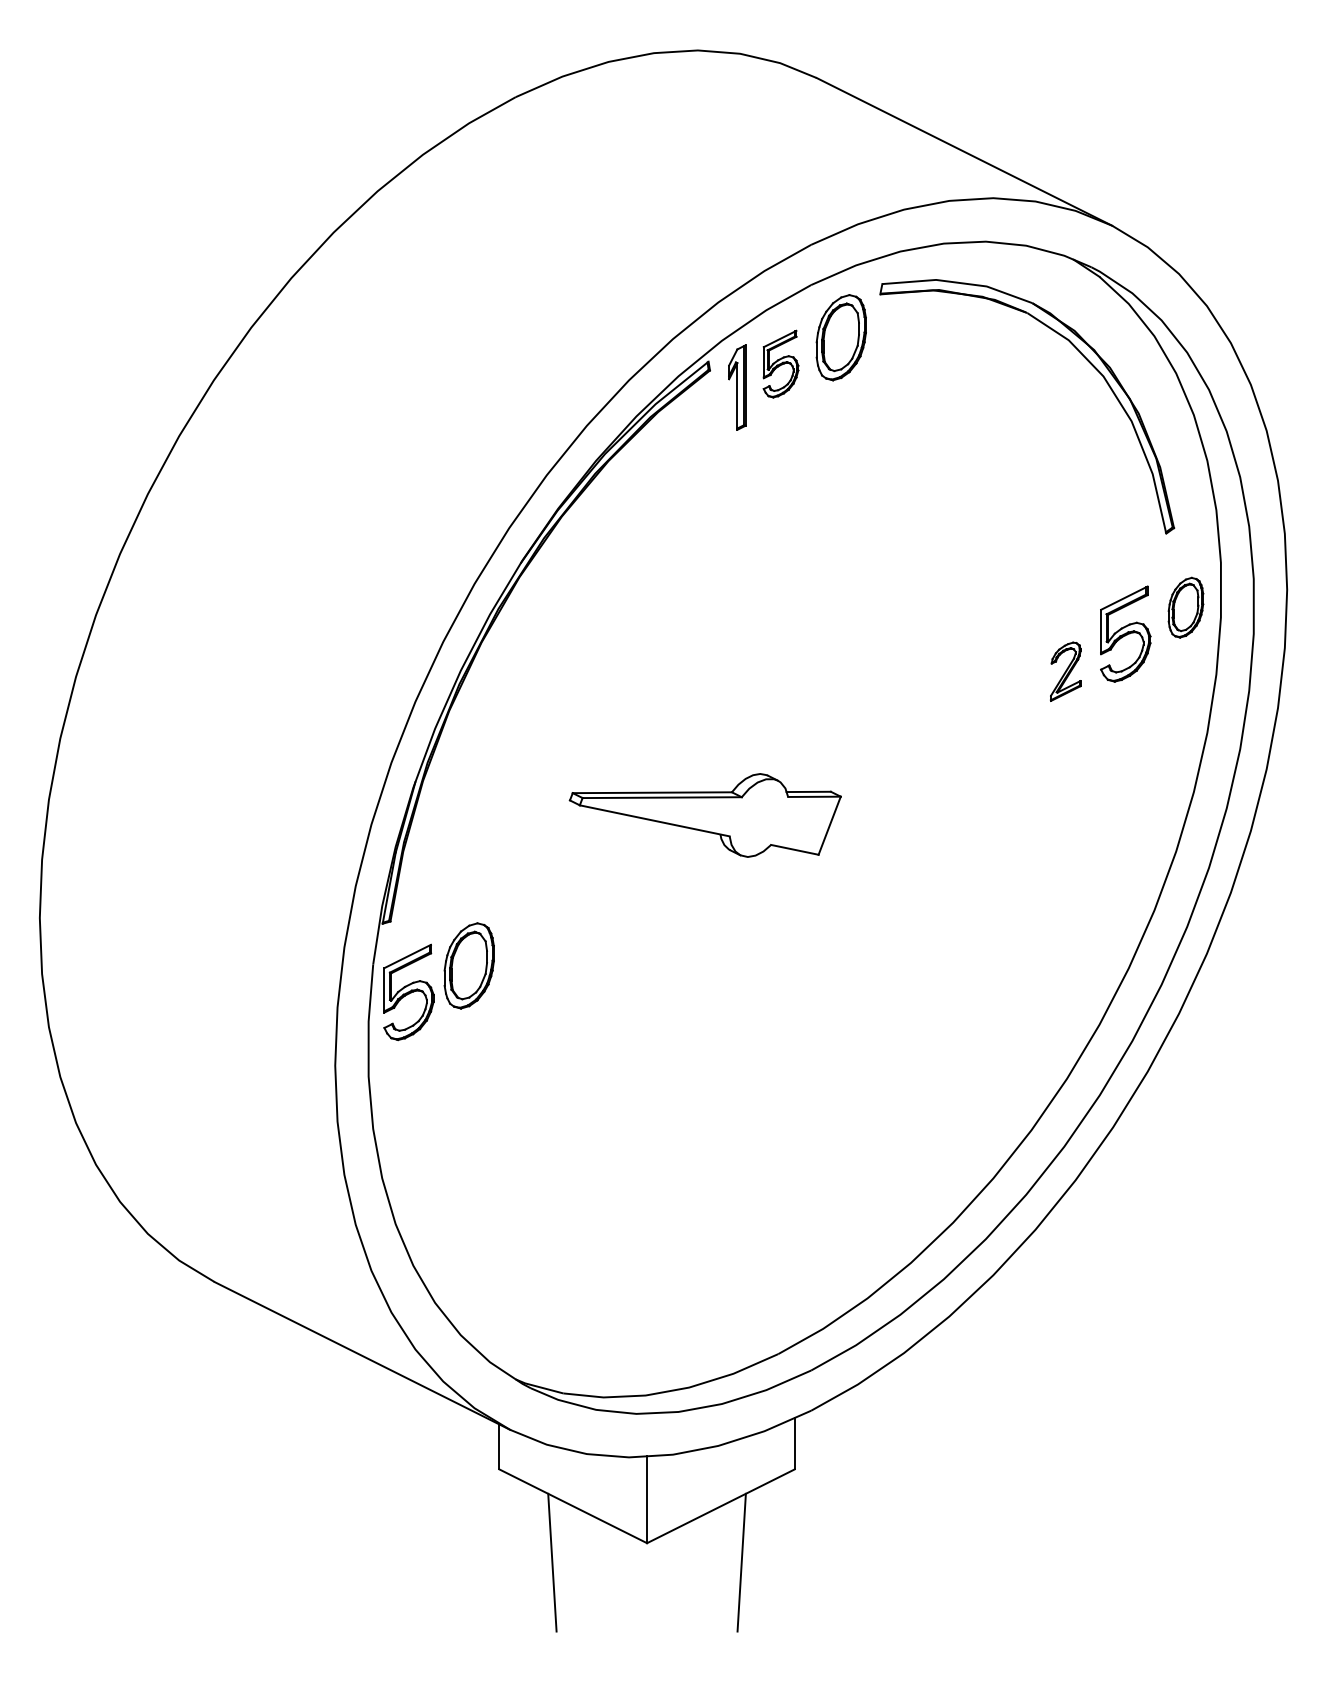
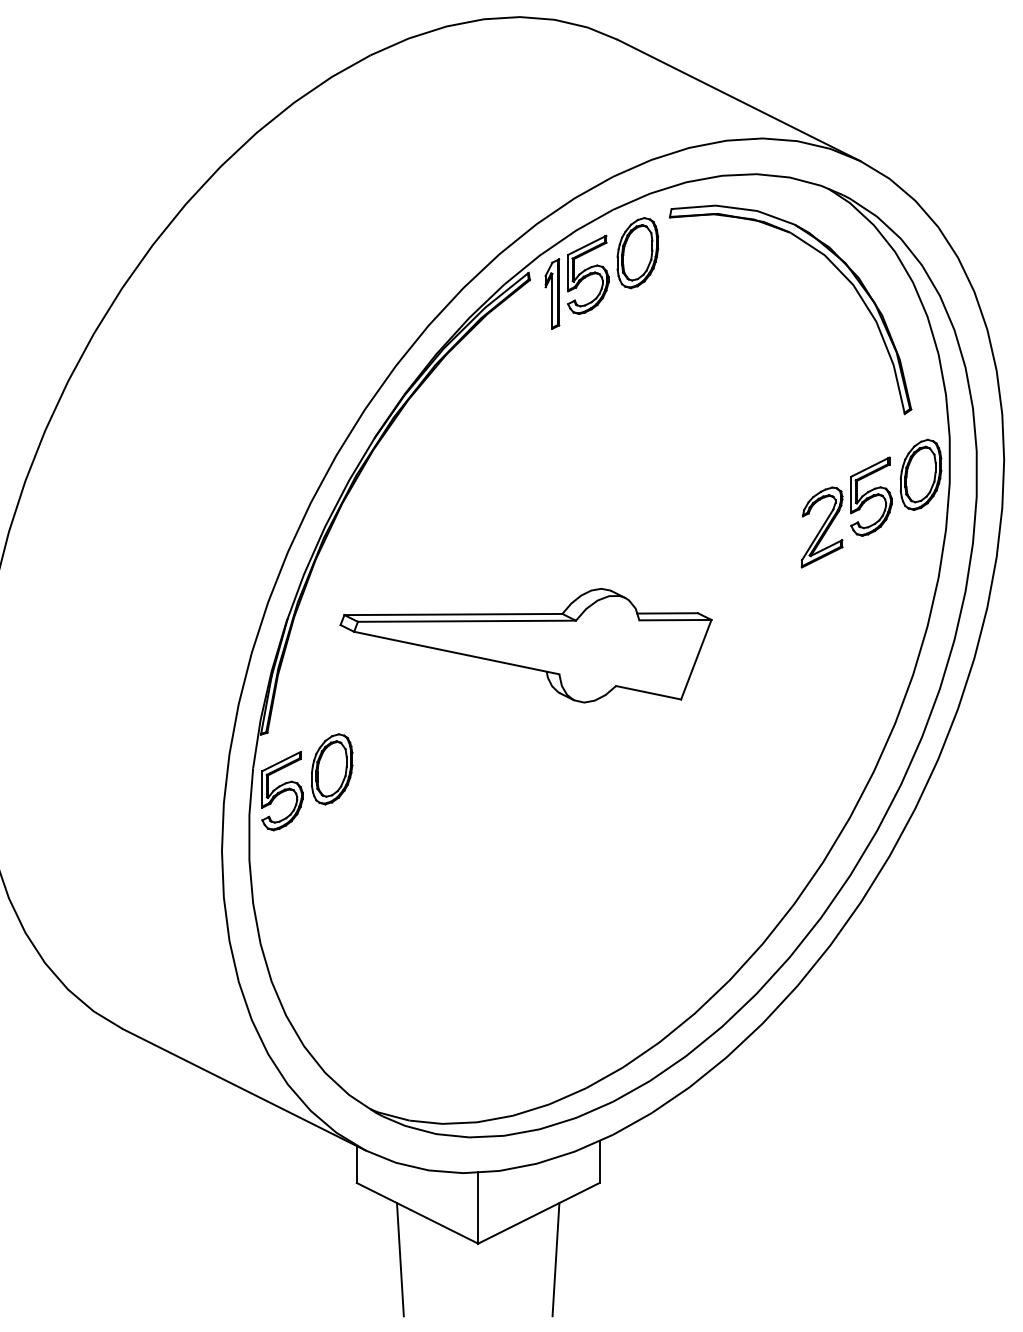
part: (780, 363) -> (587, 274), size x1.43
part: (1185, 607) -> (920, 474), size x1.43
part: (1065, 671) -> (822, 527), size x1.67
part: (705, 815) -> (526, 645), size x1.67

